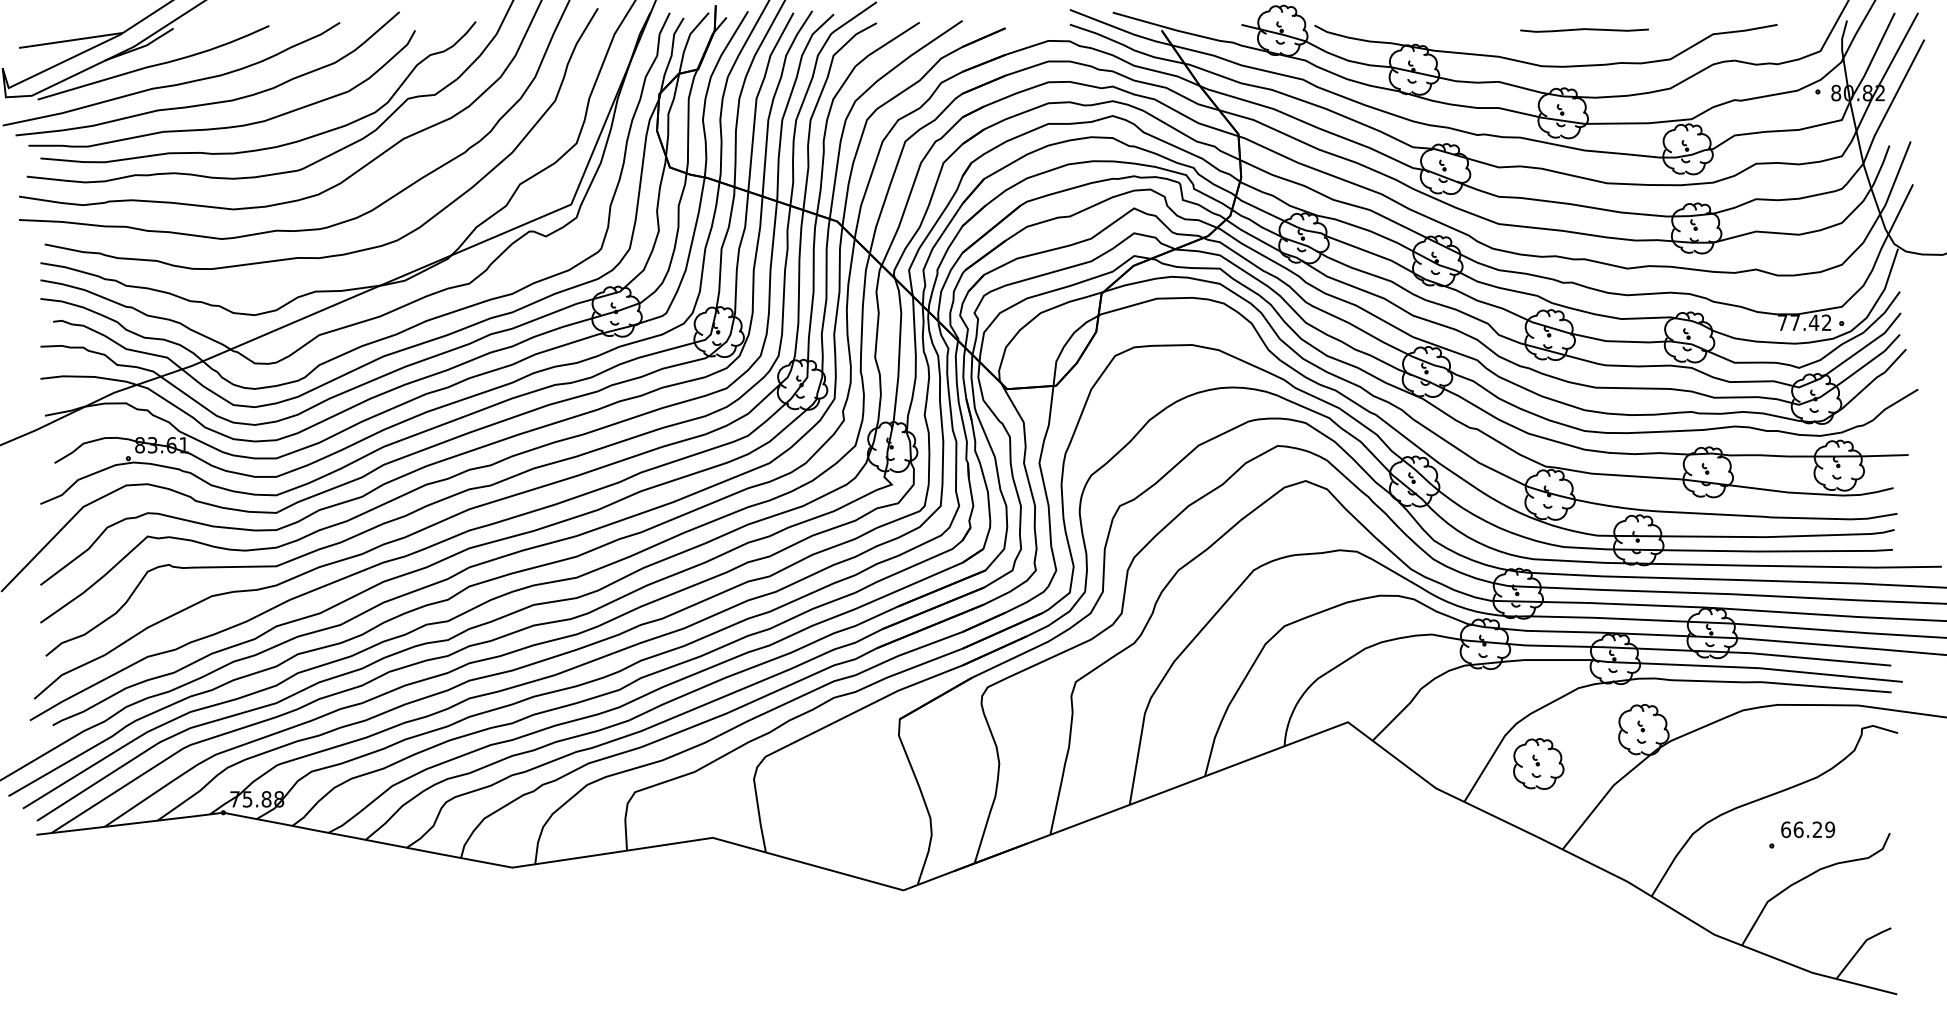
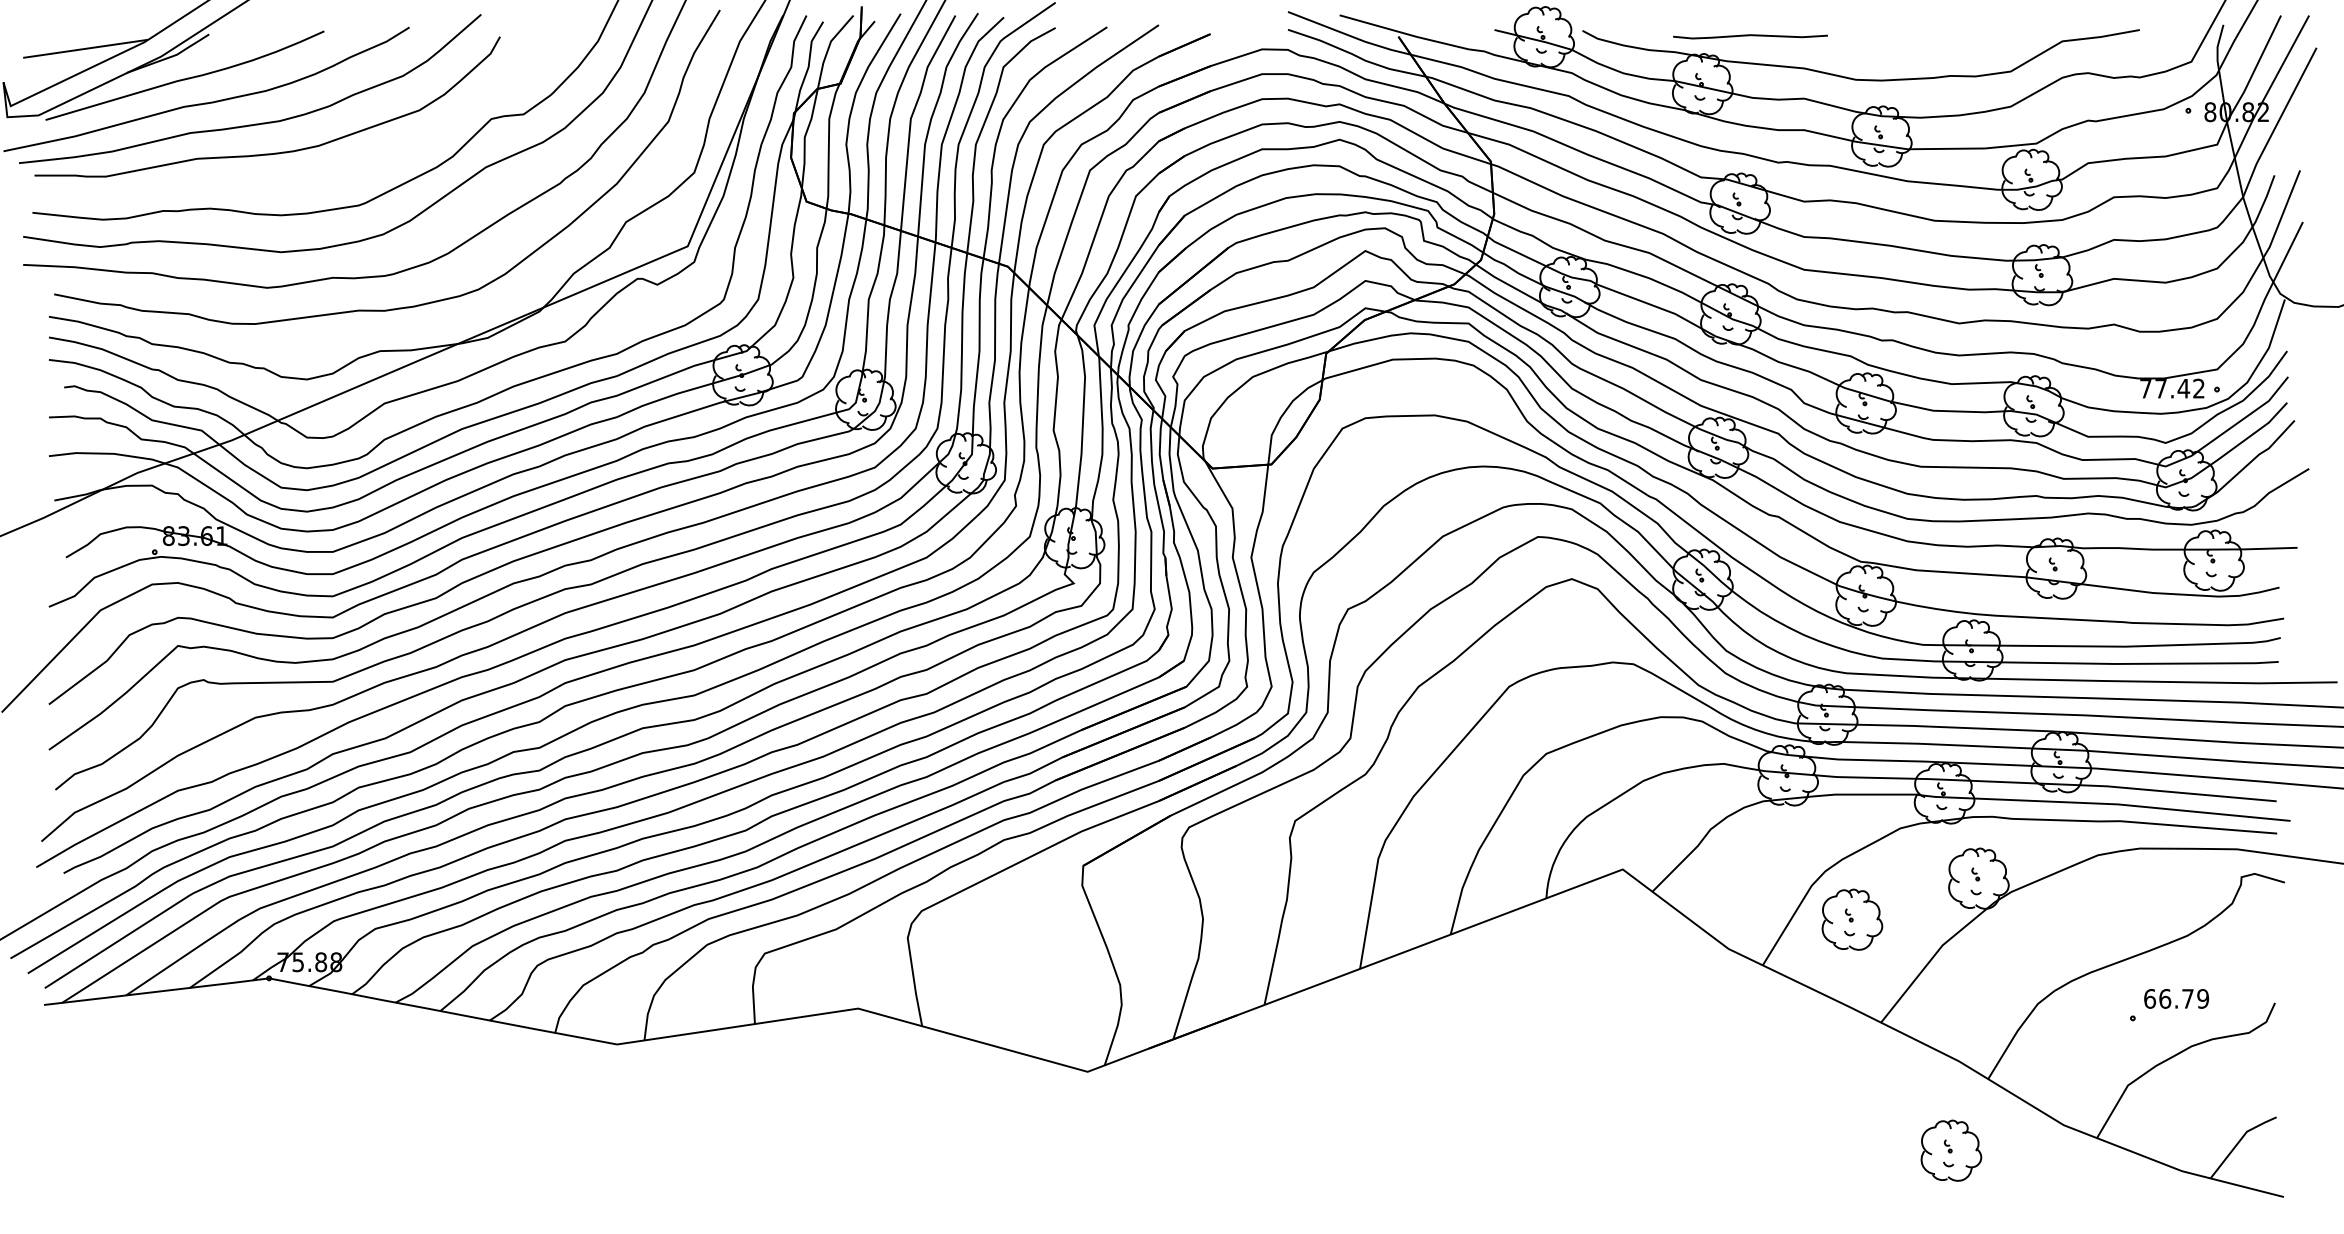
curve: (1584, 30) -> (1750, 36), moved
curve: (268, 147) -> (323, 177), removed
text: (1817, 829) -> (2187, 998), 66.29 -> 66.79
part: (1621, 955) -> (1951, 1150), added

